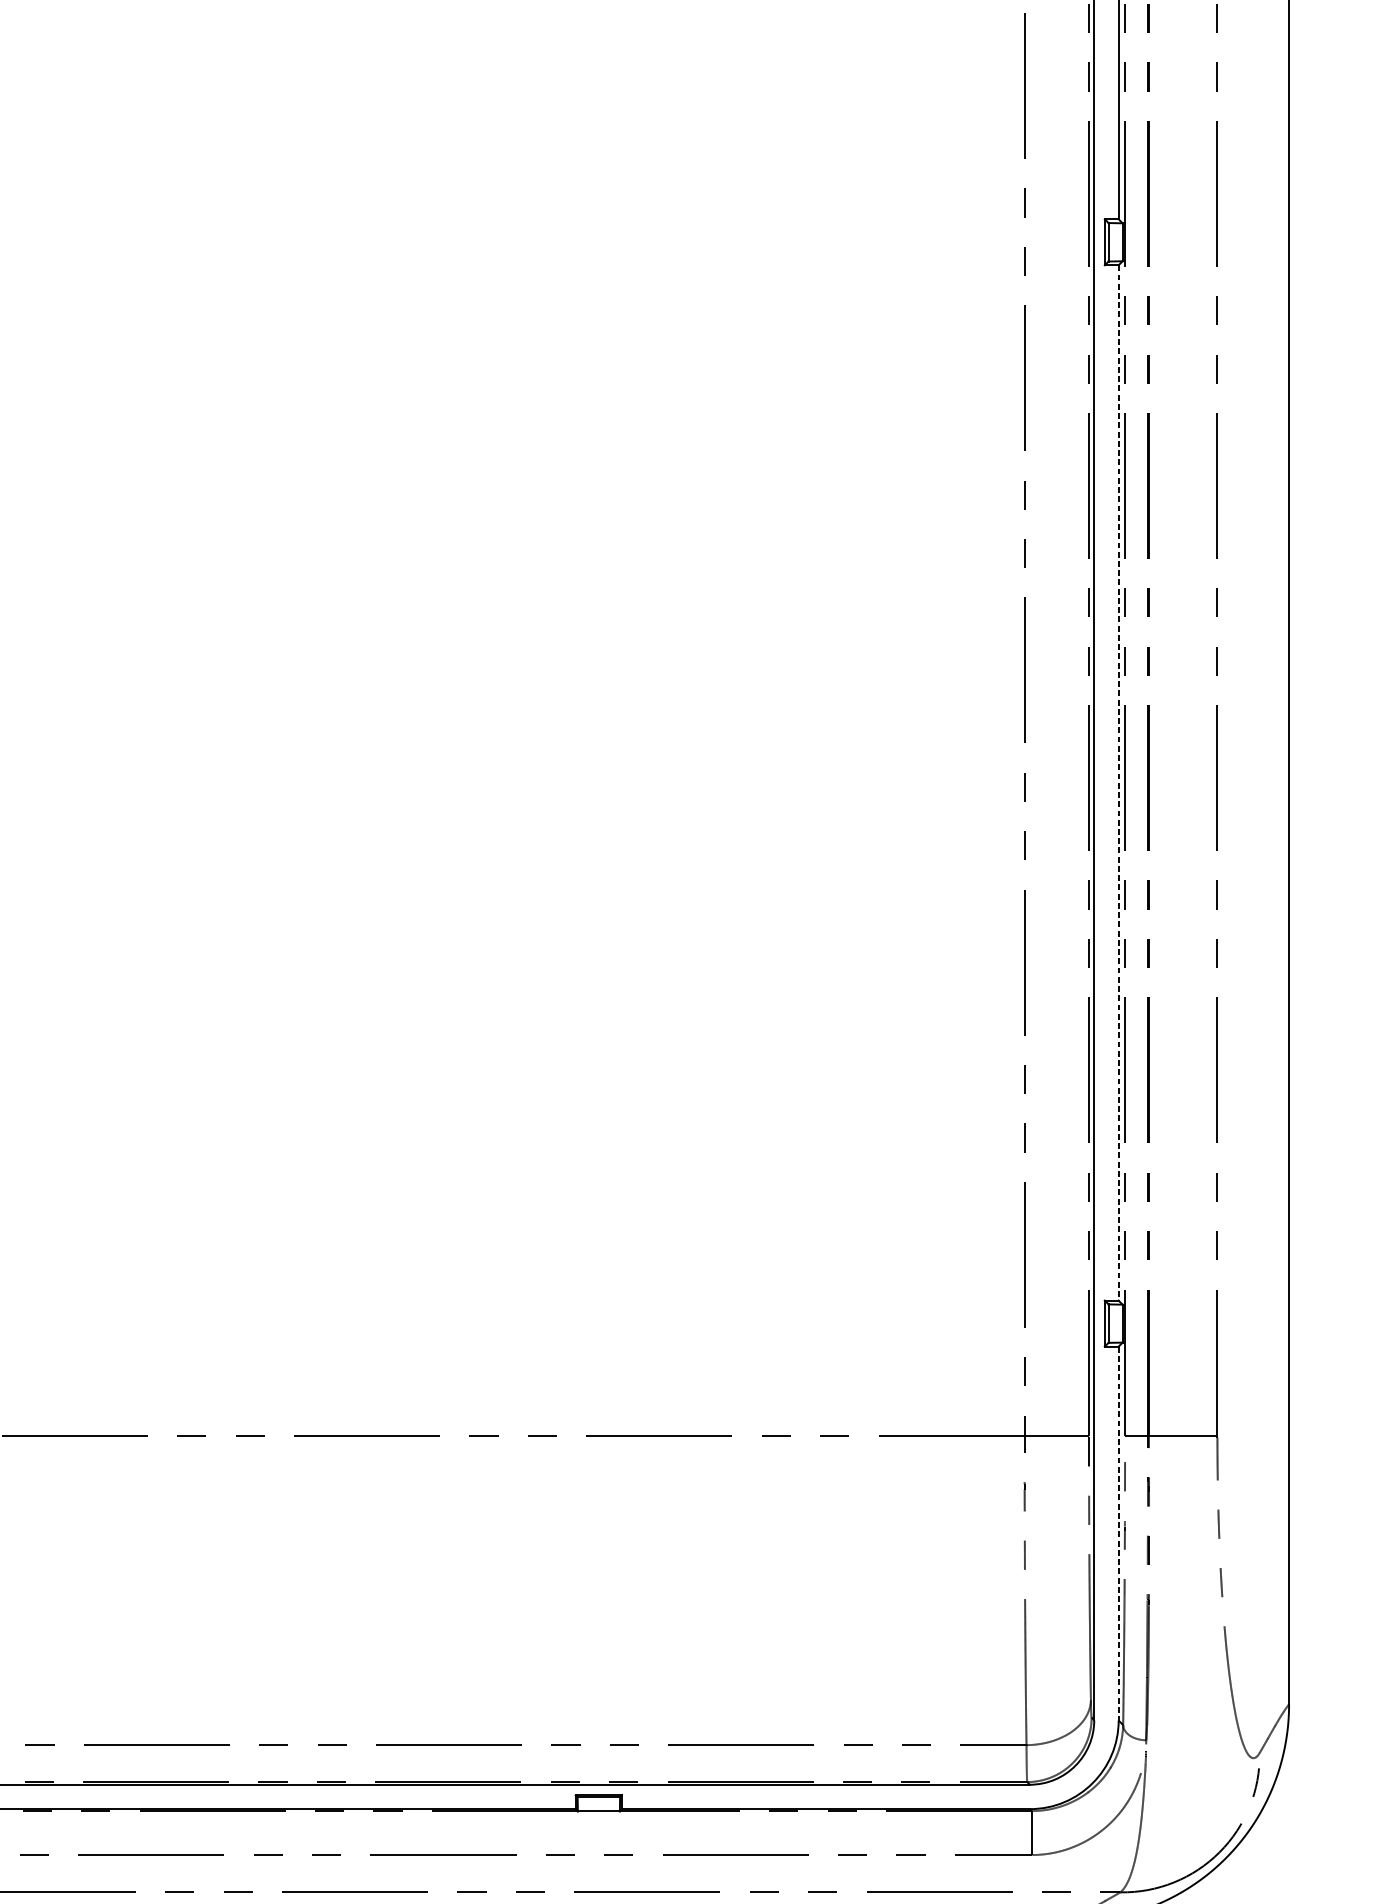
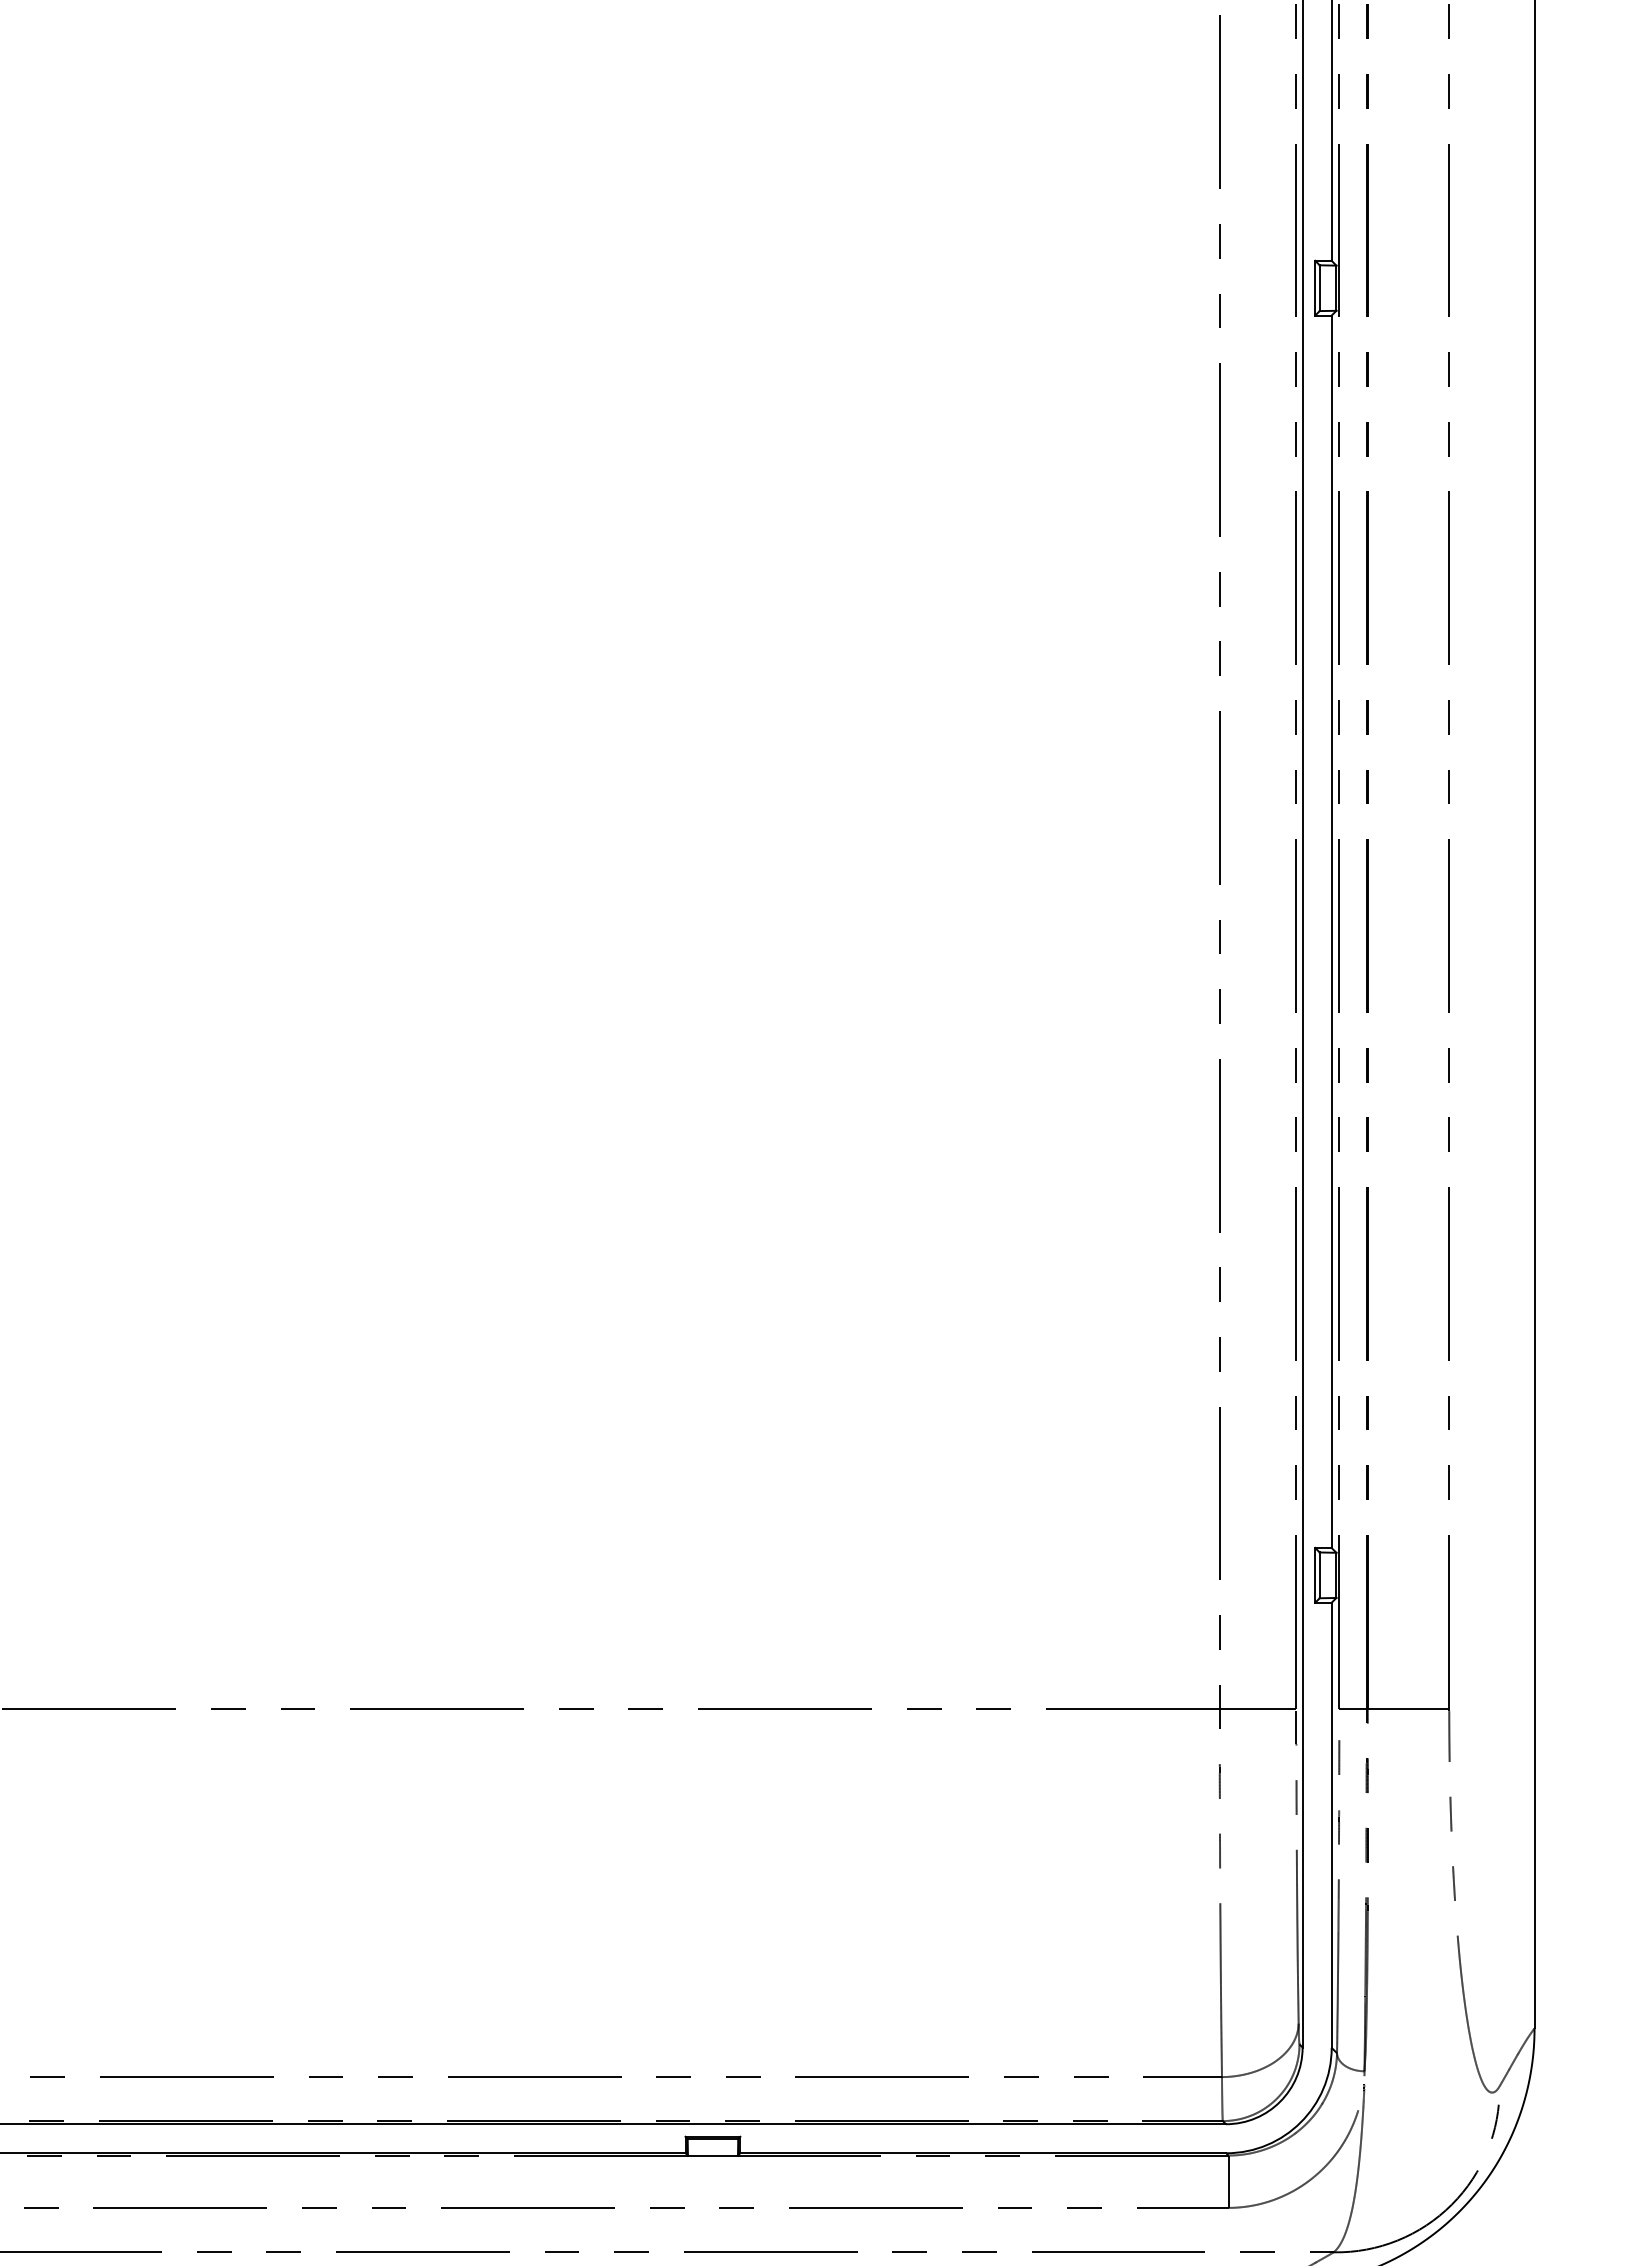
line: (1118, 783) -> (1331, 932), dashed -> solid
line: (1118, 1533) -> (1331, 1825), dashed -> solid

